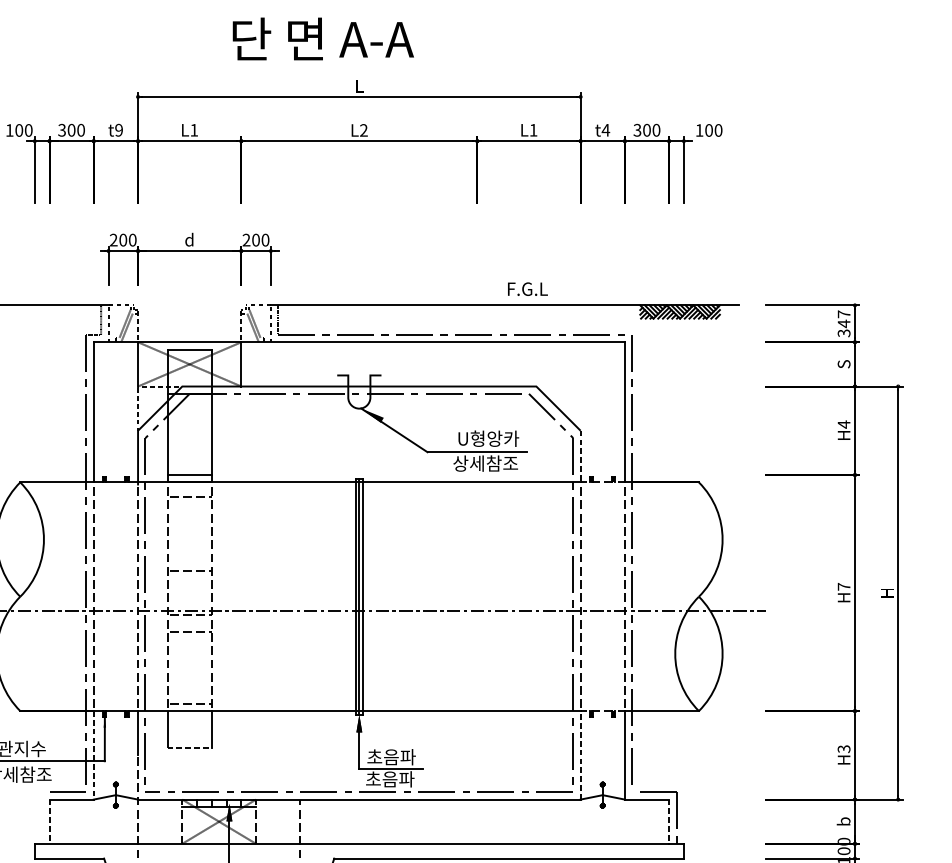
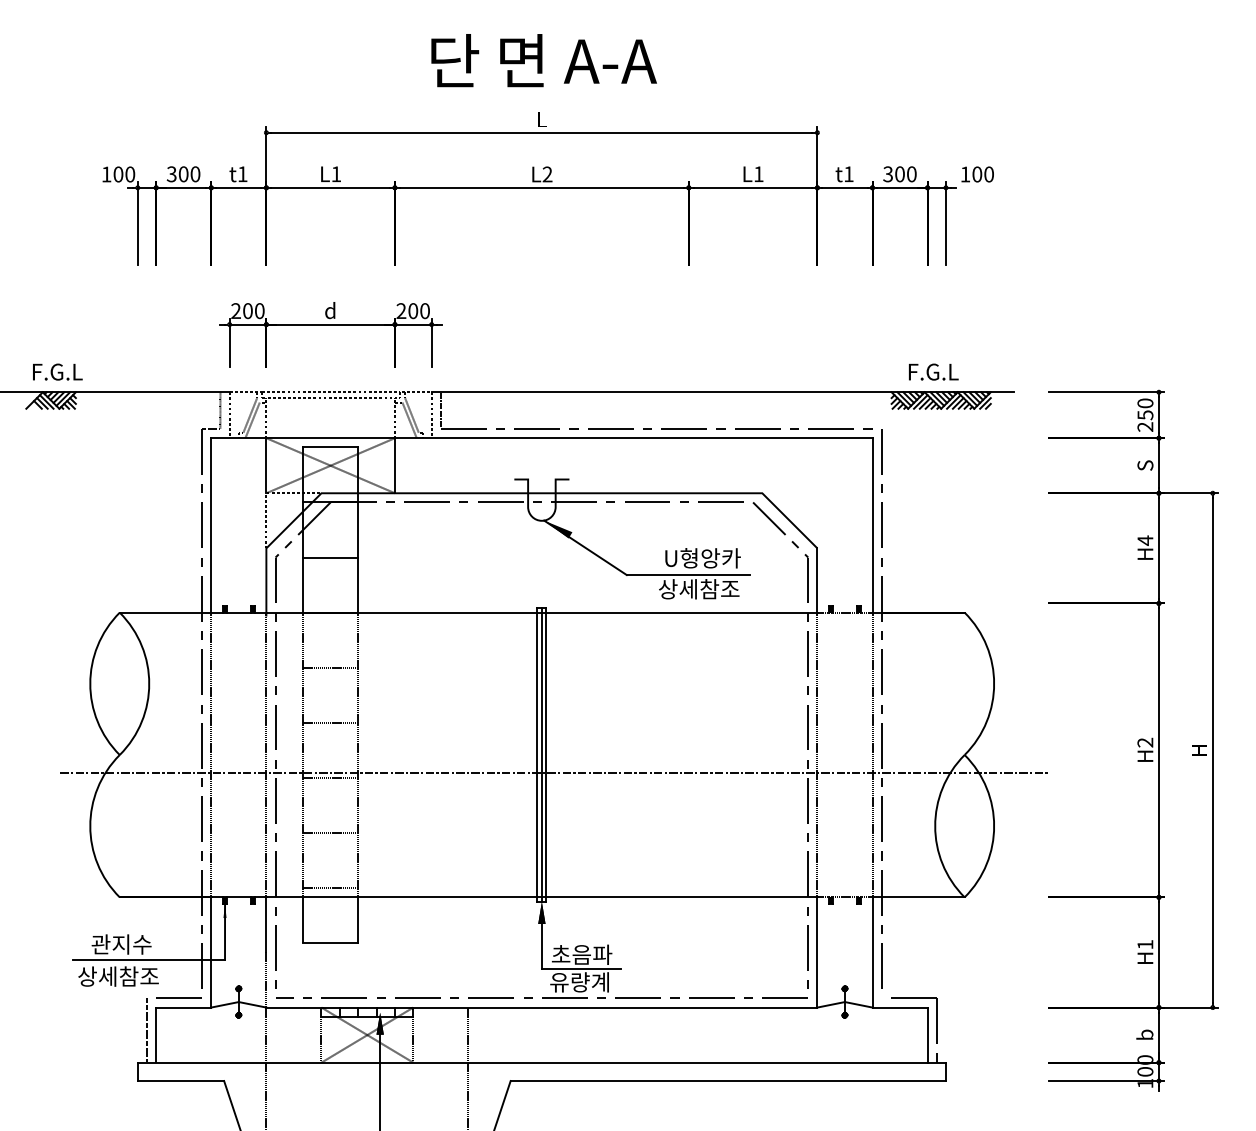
text: (322, 38) -> (543, 60), moved
text: (118, 130) -> (242, 174), t9 -> t1
text: (605, 130) -> (848, 174), t4 -> t1
text: (527, 288) -> (933, 371), moved
line: (189, 305) -> (330, 392), added
line: (189, 309) -> (330, 397), added
text: (844, 324) -> (1145, 415), 347 -> 250
line: (580, 457) -> (817, 581), dashed -> solid
line: (189, 475) -> (330, 557), moved
line: (189, 496) -> (330, 667), moved
text: (844, 586) -> (1145, 742), H7 -> H2
line: (189, 632) -> (330, 833), moved
line: (189, 748) -> (330, 943), dashed -> solid
text: (844, 748) -> (1145, 944), H3 -> H1
line: (580, 754) -> (817, 951), dashed -> solid
line: (93, 755) -> (211, 952), dashed -> solid
text: (390, 779) -> (580, 982), 초음파 -> 유량계
line: (41, 817) -> (146, 1029), added
line: (49, 822) -> (156, 1035), dashed -> solid
line: (669, 822) -> (927, 1035), dashed -> solid

